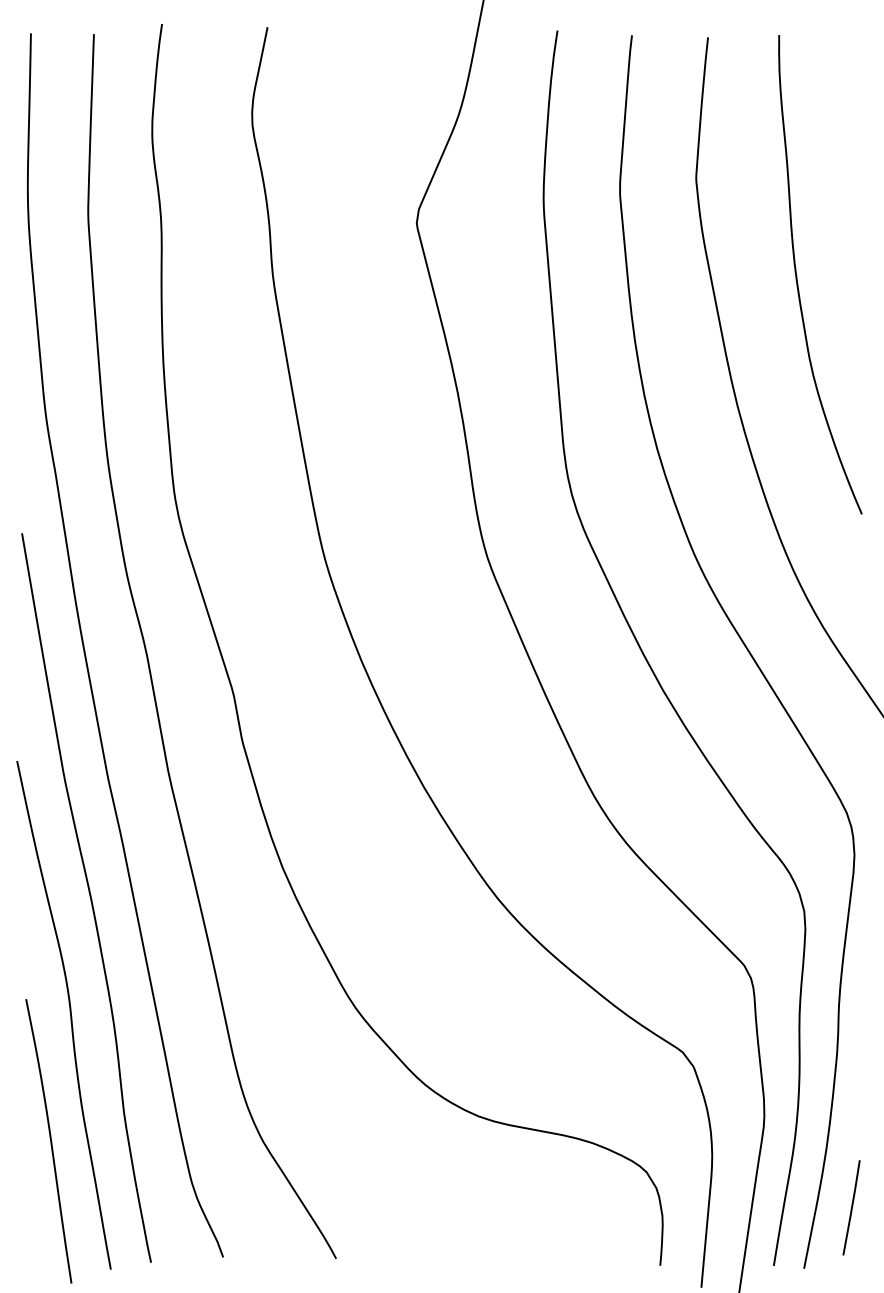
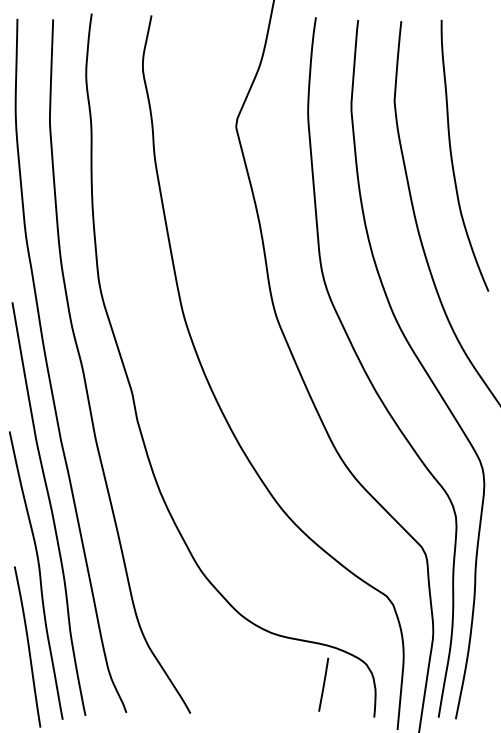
line: (851, 1207) -> (323, 684), moved

